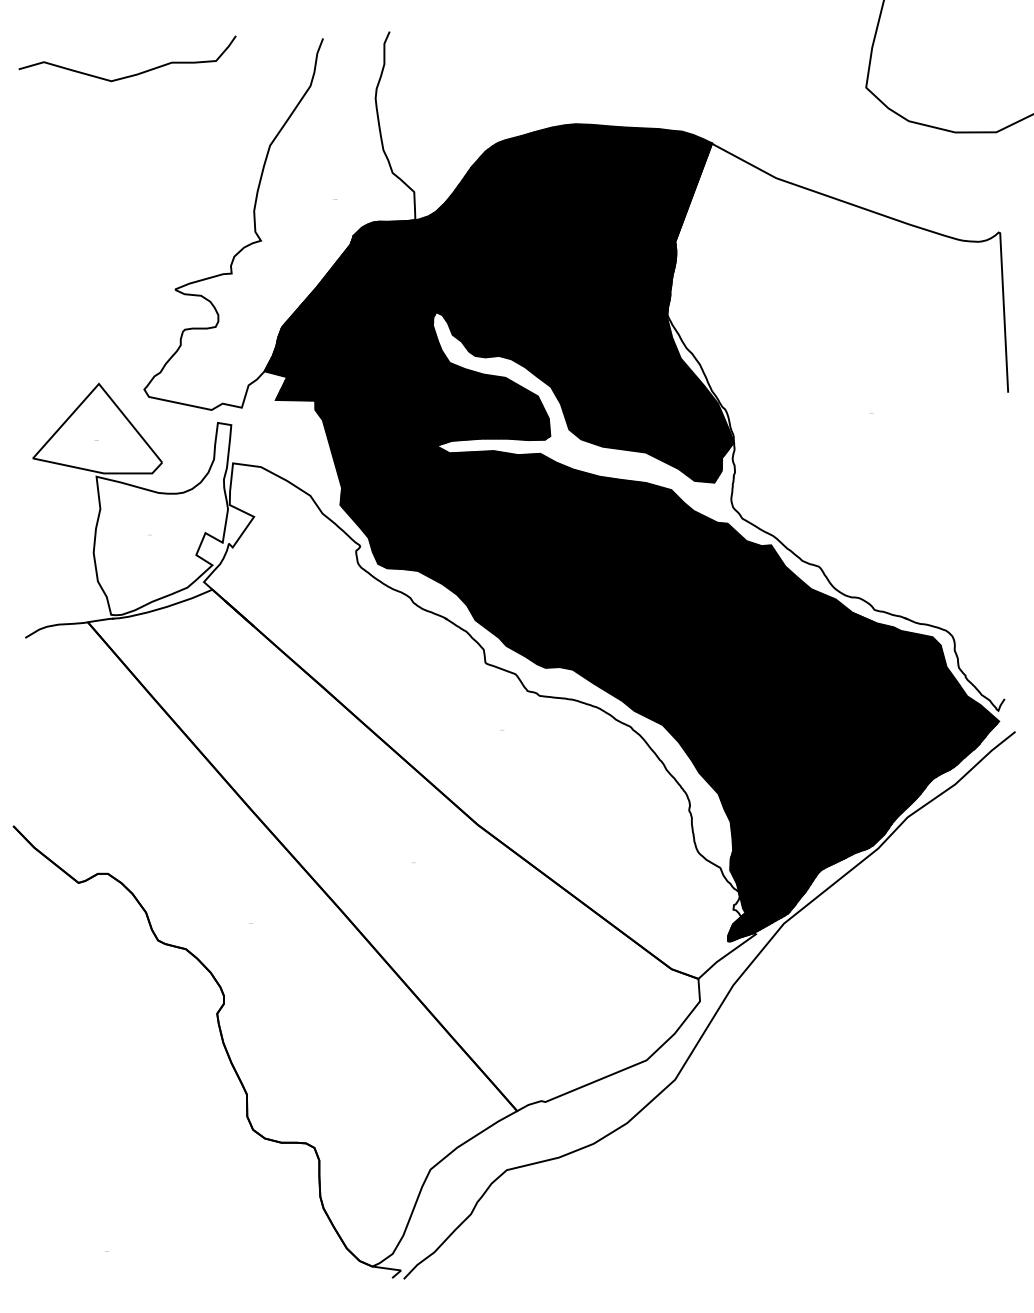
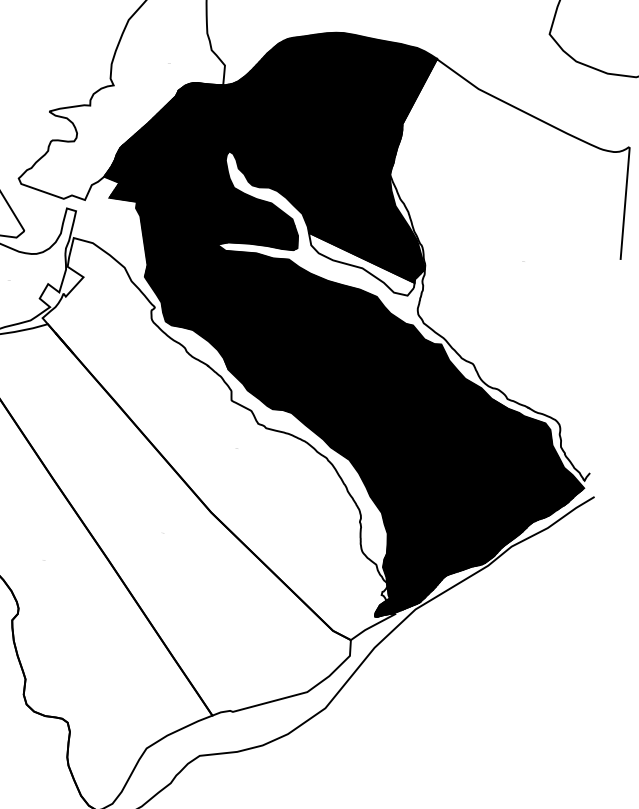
hatch: (642, 447) -> (360, 264), removed

